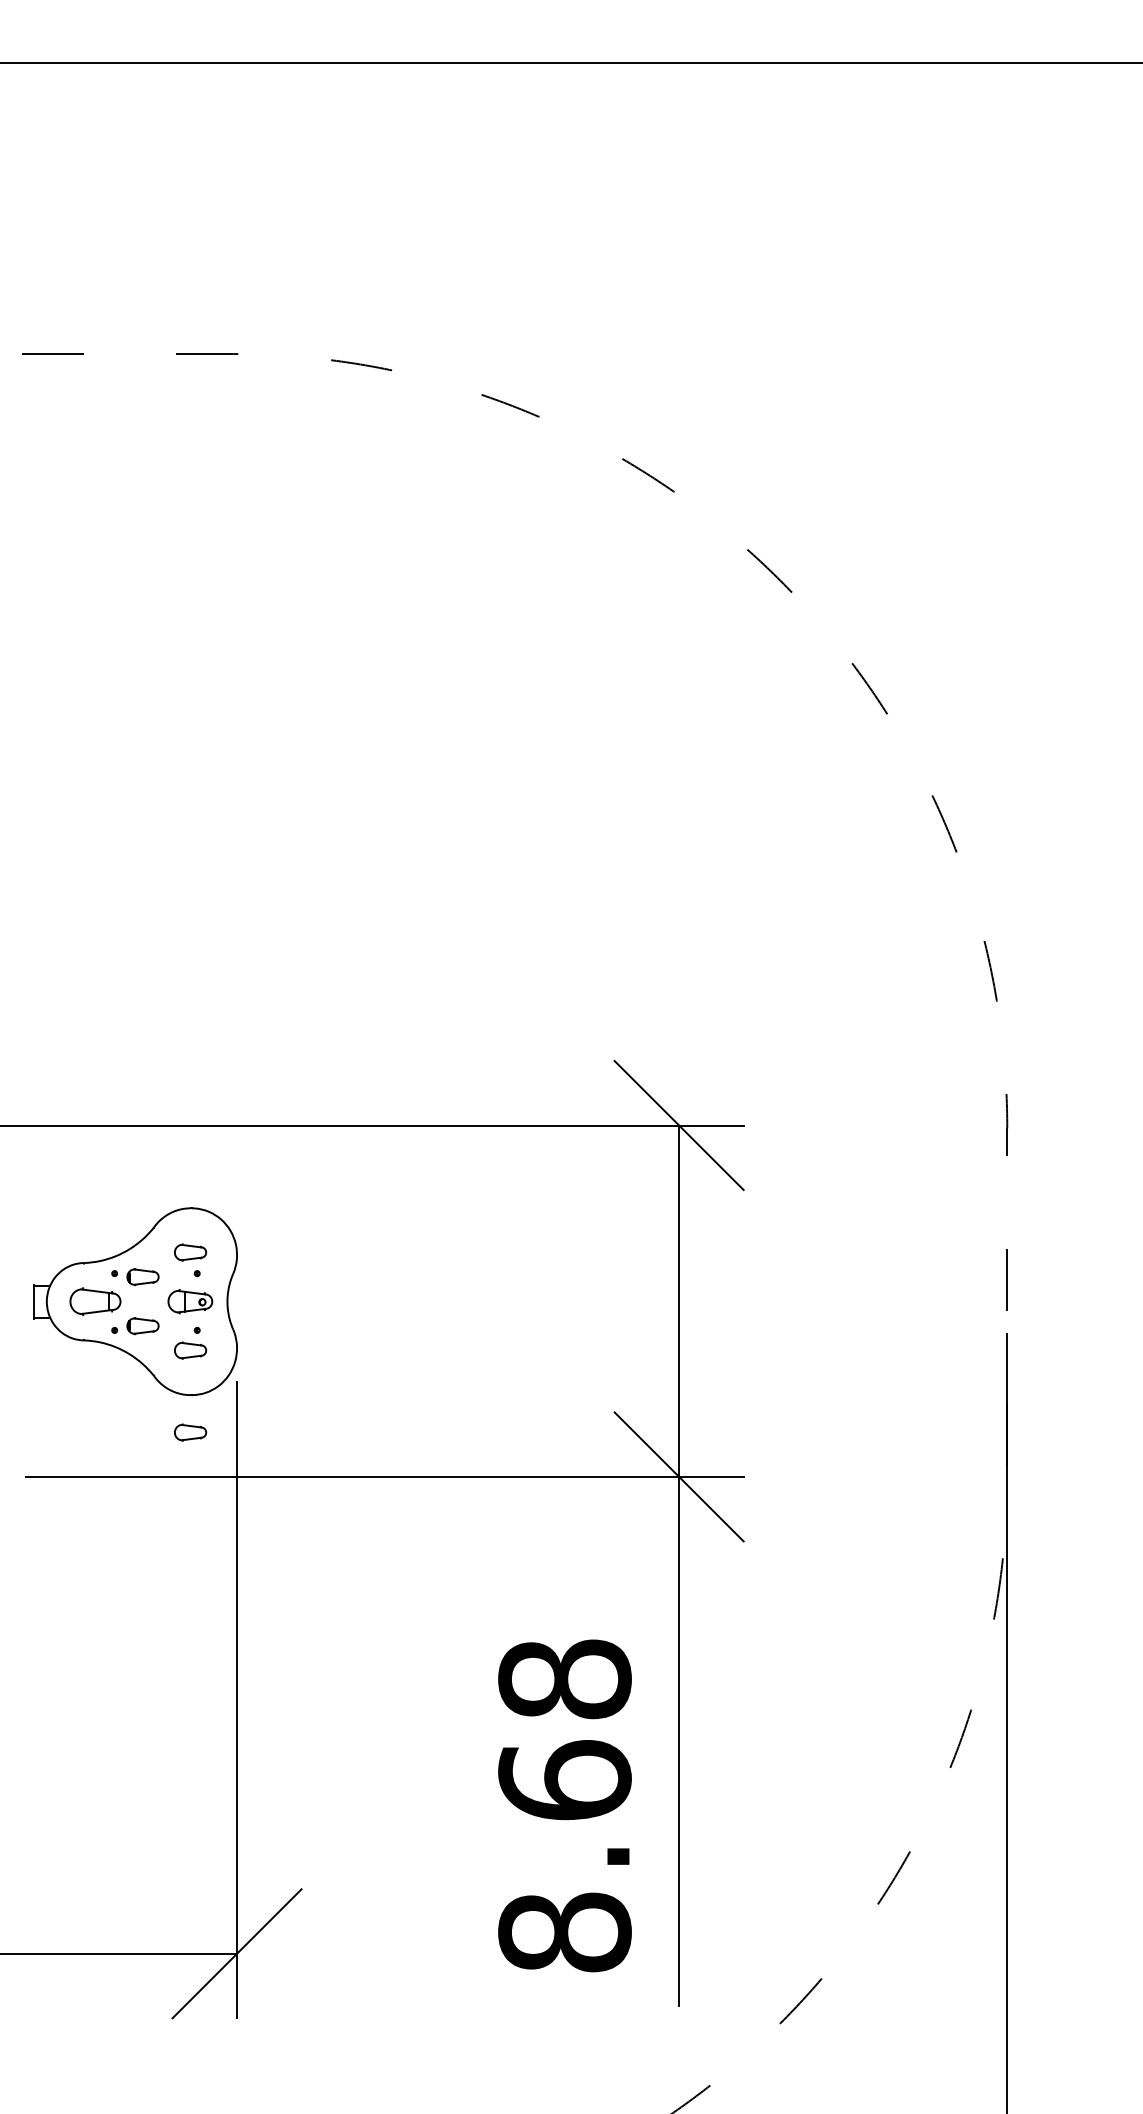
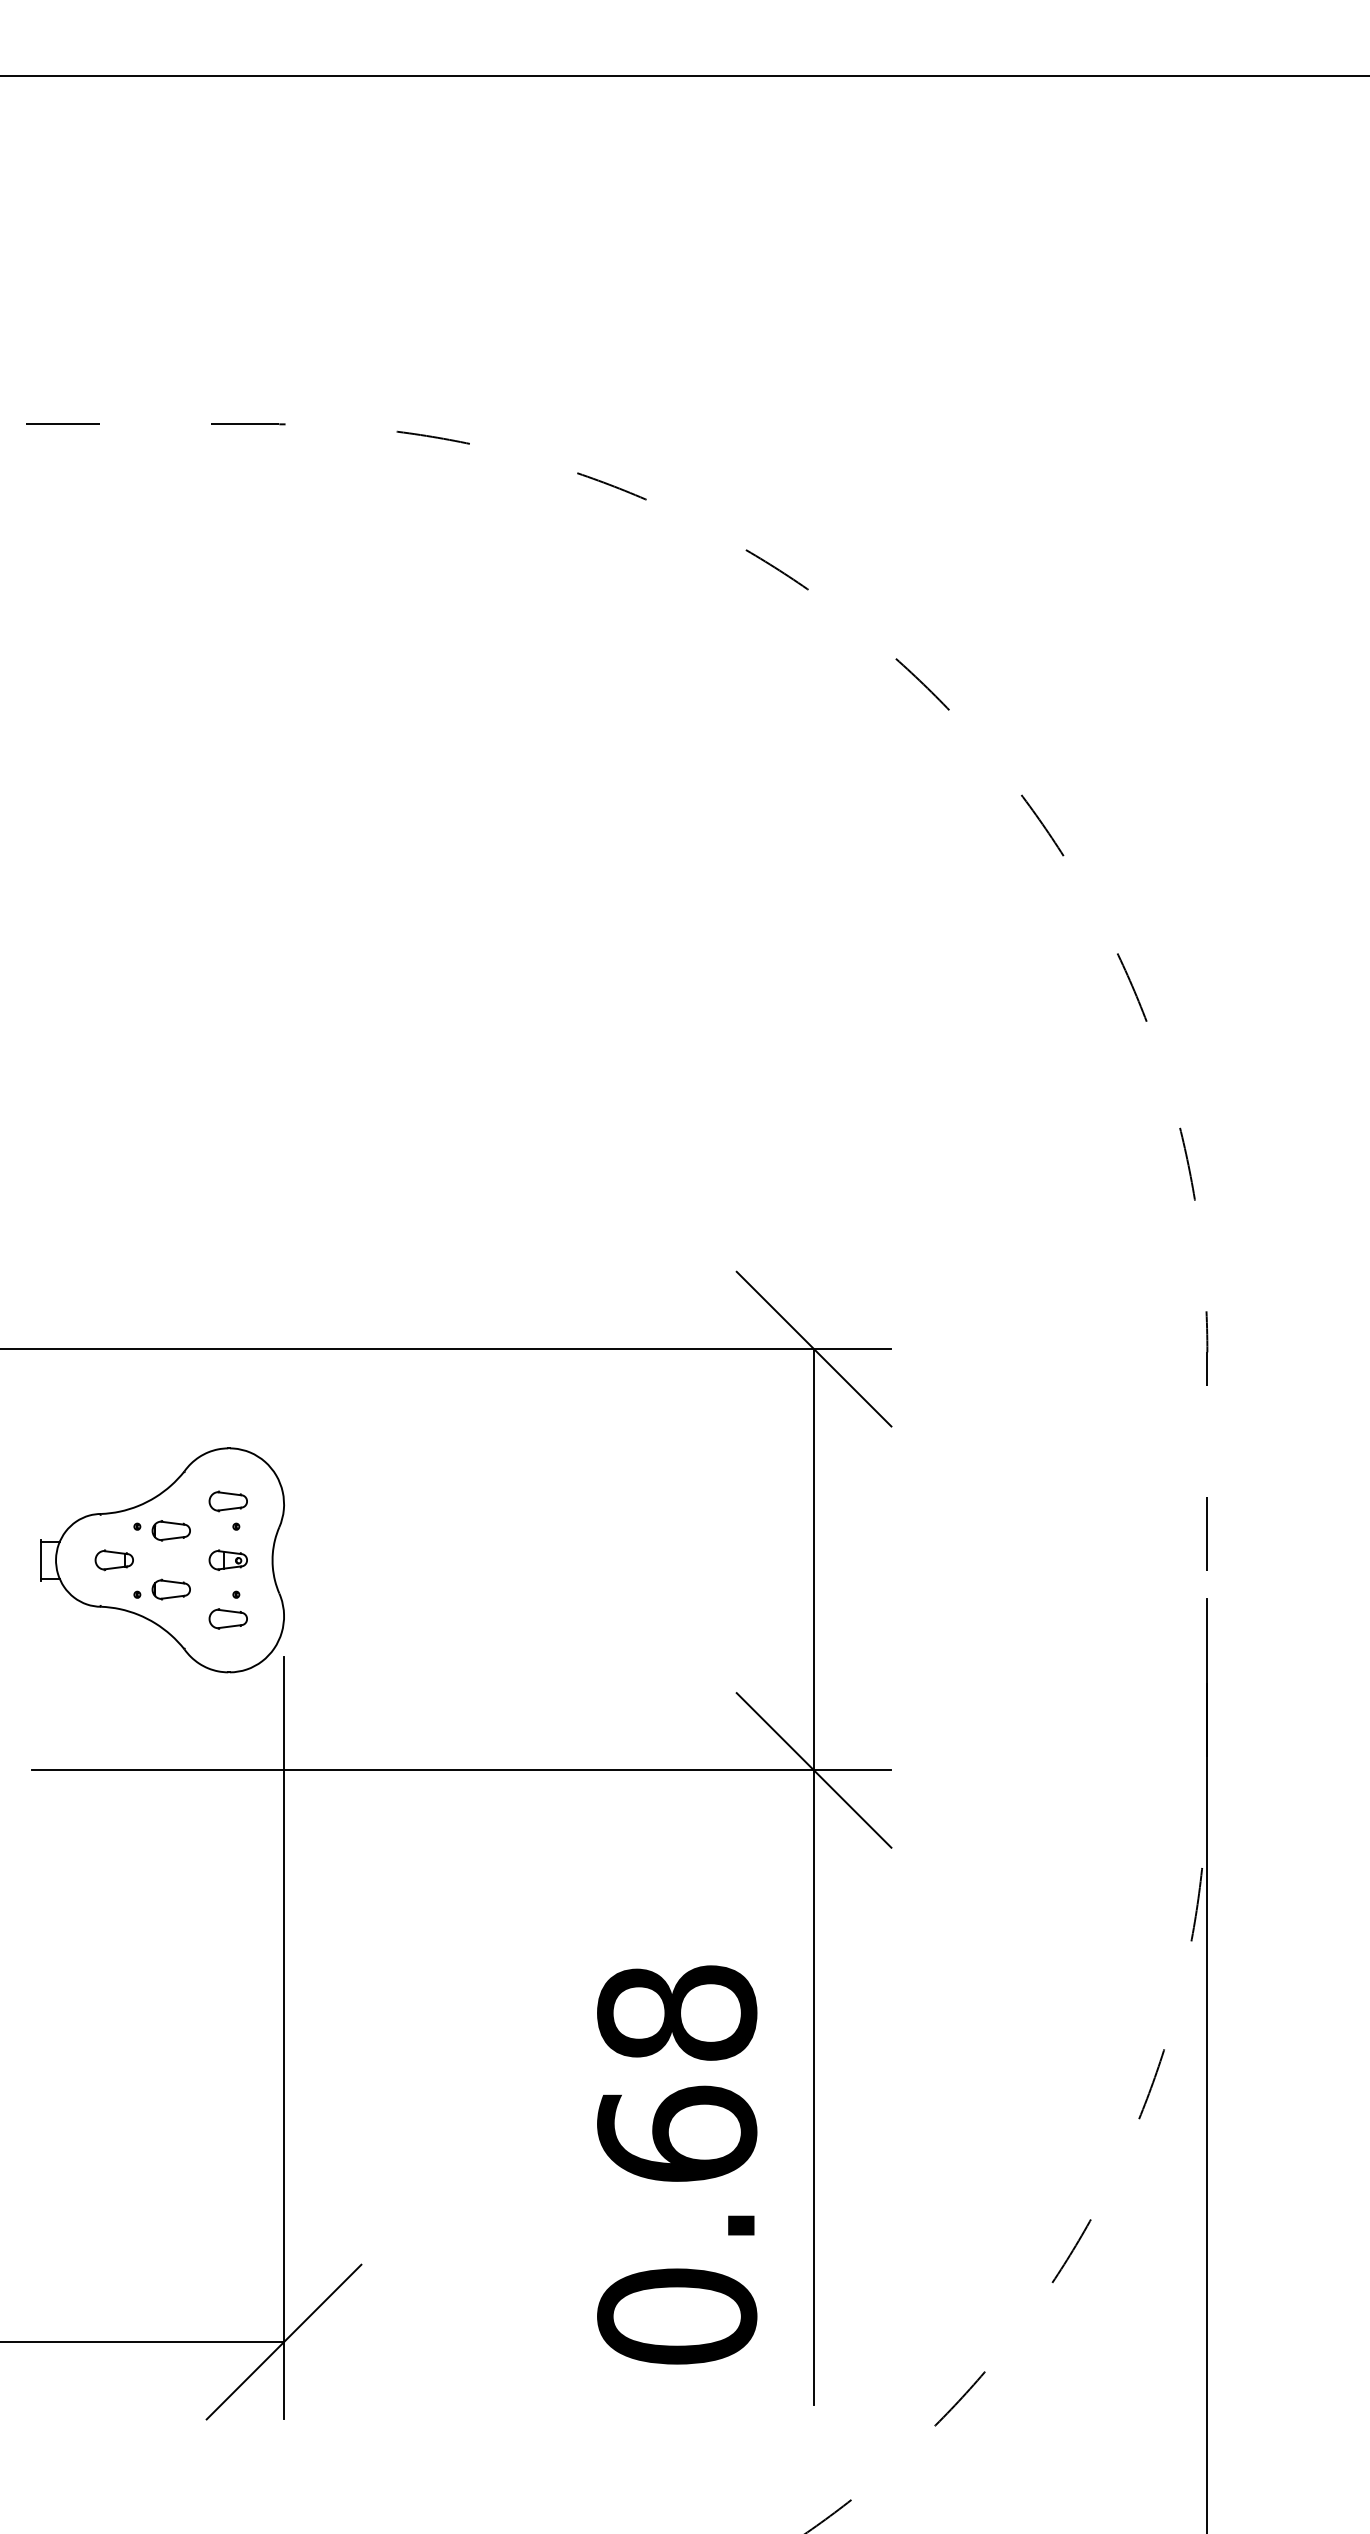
part: (95, 1301) -> (114, 1560), size x0.62
part: (190, 1301) -> (228, 1560), size x0.71
part: (190, 1432) -> (228, 1717), removed
text: (564, 1932) -> (676, 2316), 8.68 -> 0.68

